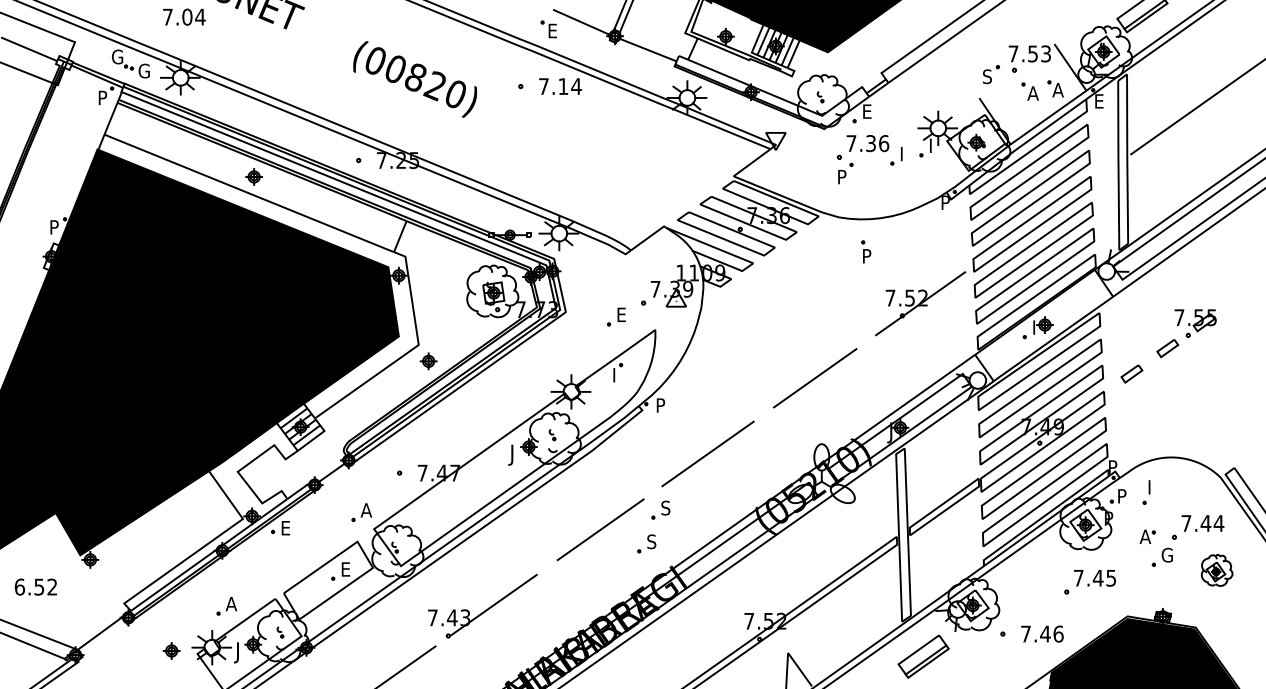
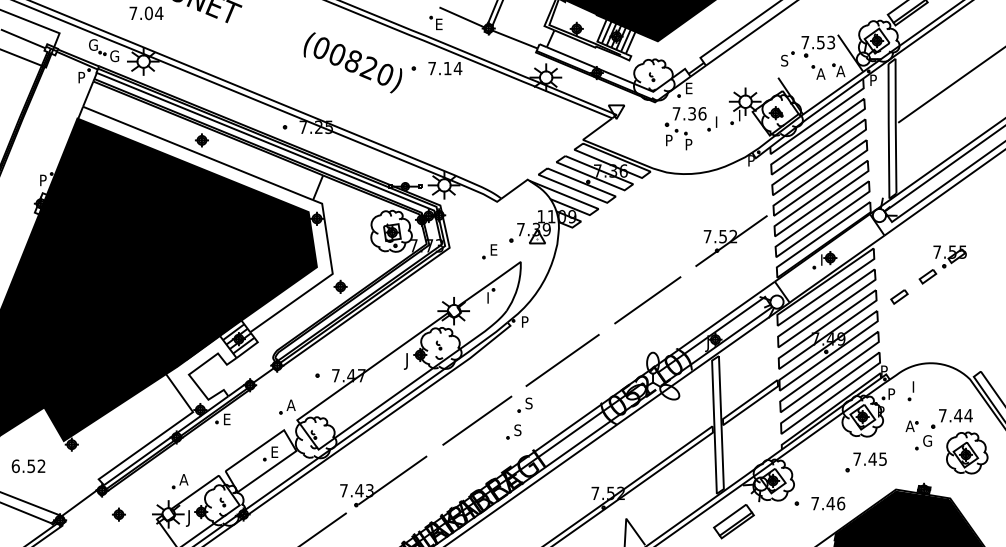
text: (414, 79) -> (352, 62), moved
text: (1100, 101) -> (874, 80), E -> P
part: (866, 251) -> (688, 140), moved
part: (1216, 570) -> (966, 453), size x1.67
part: (171, 650) -> (118, 514), moved

